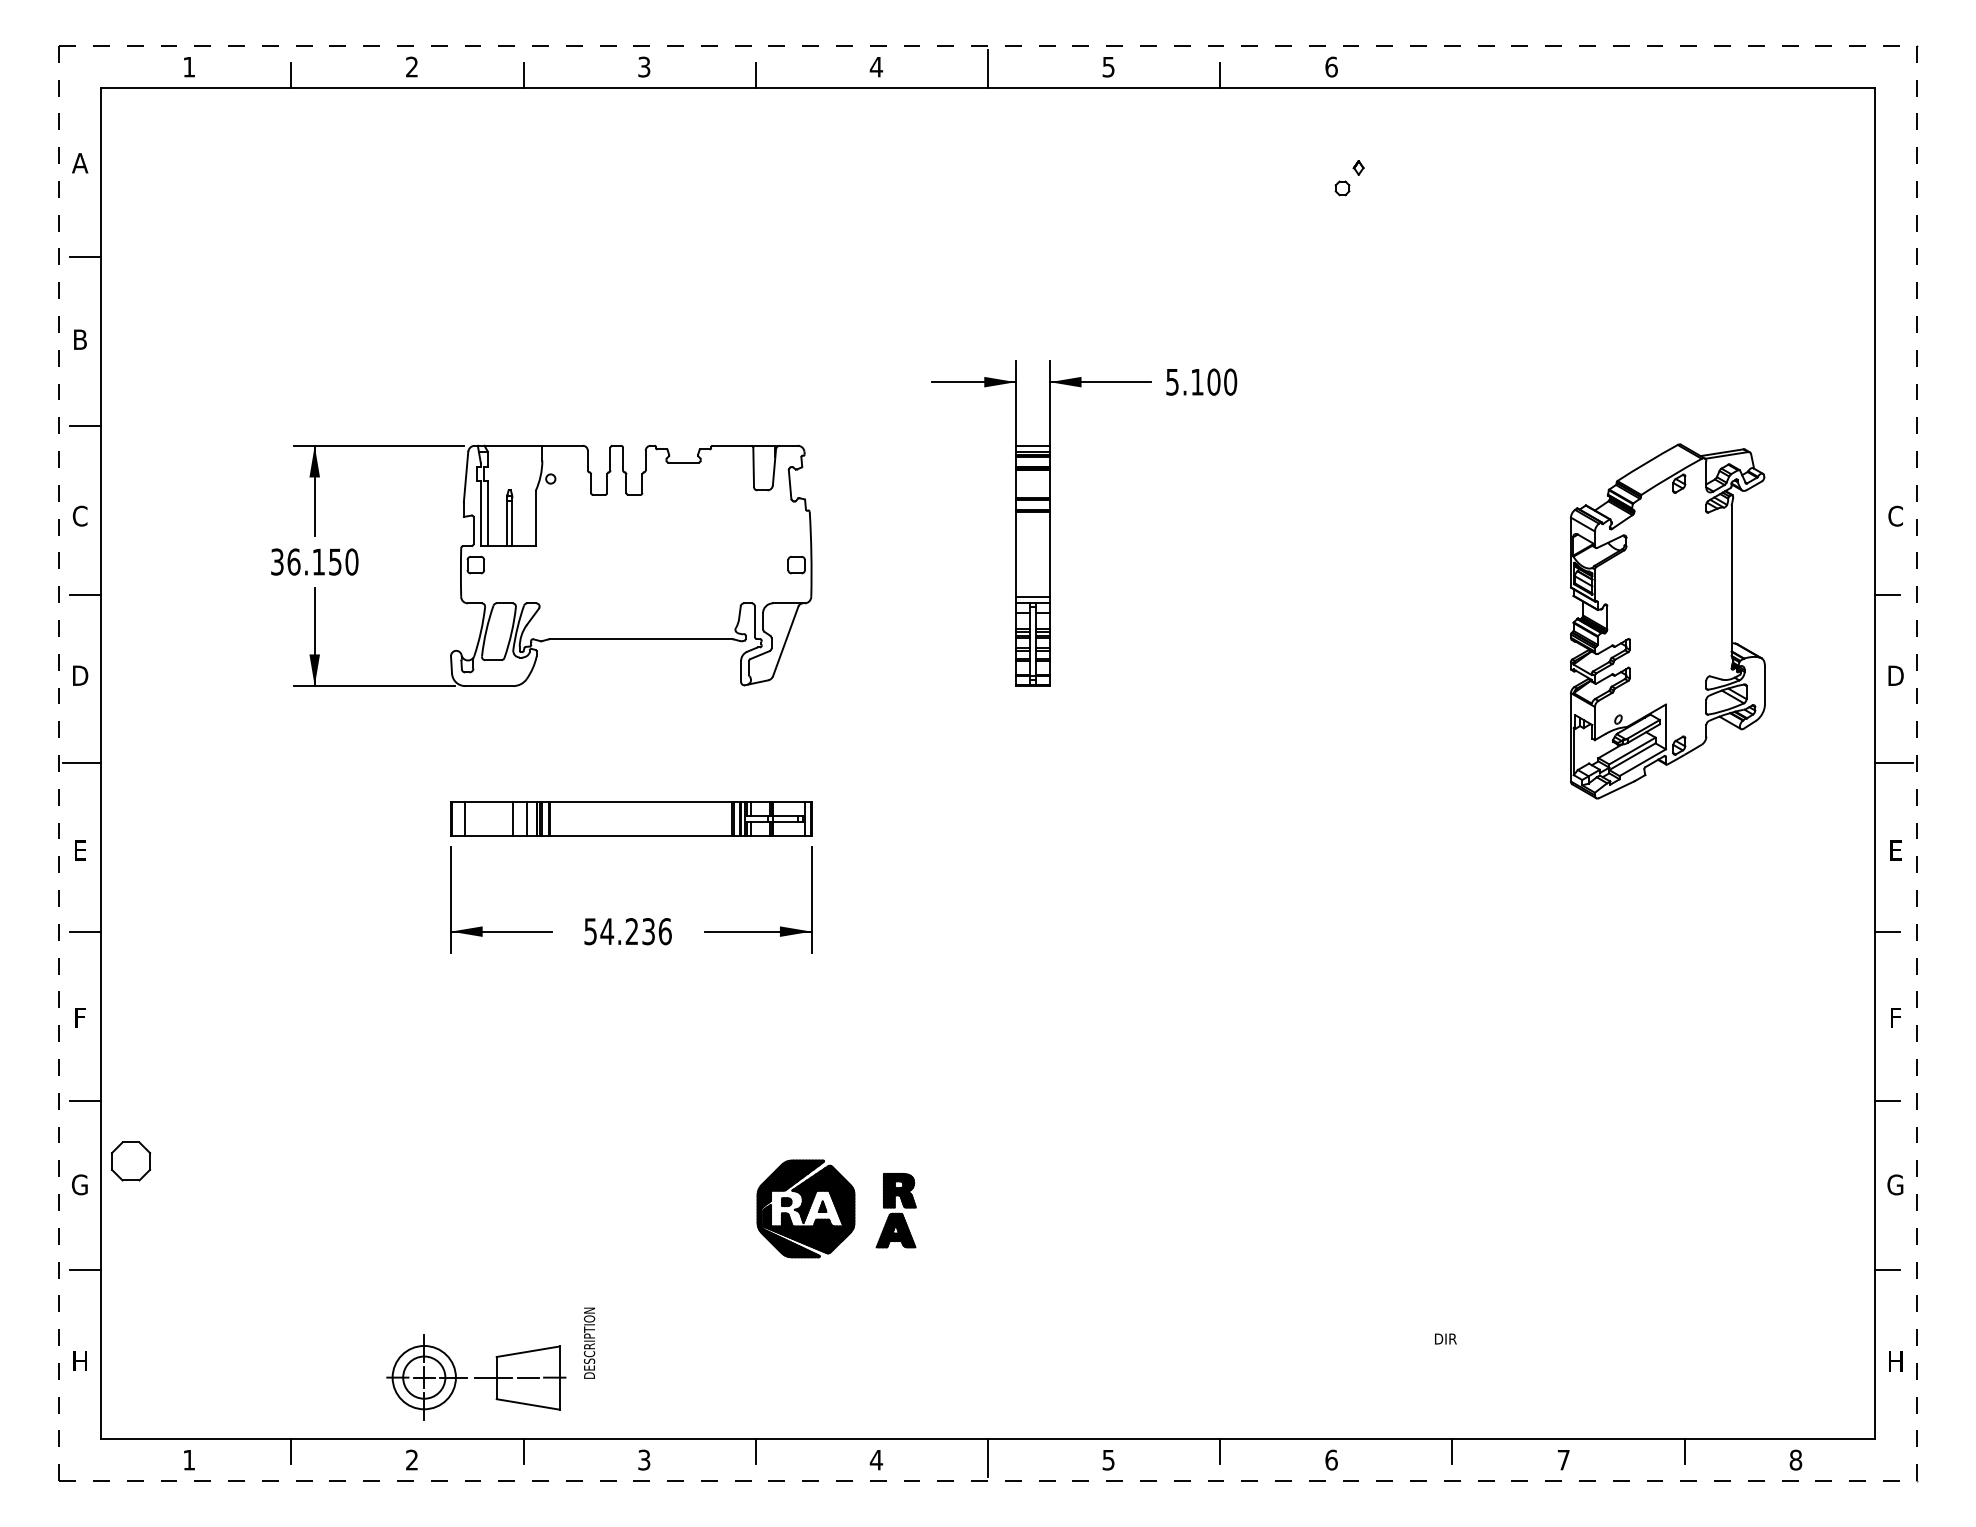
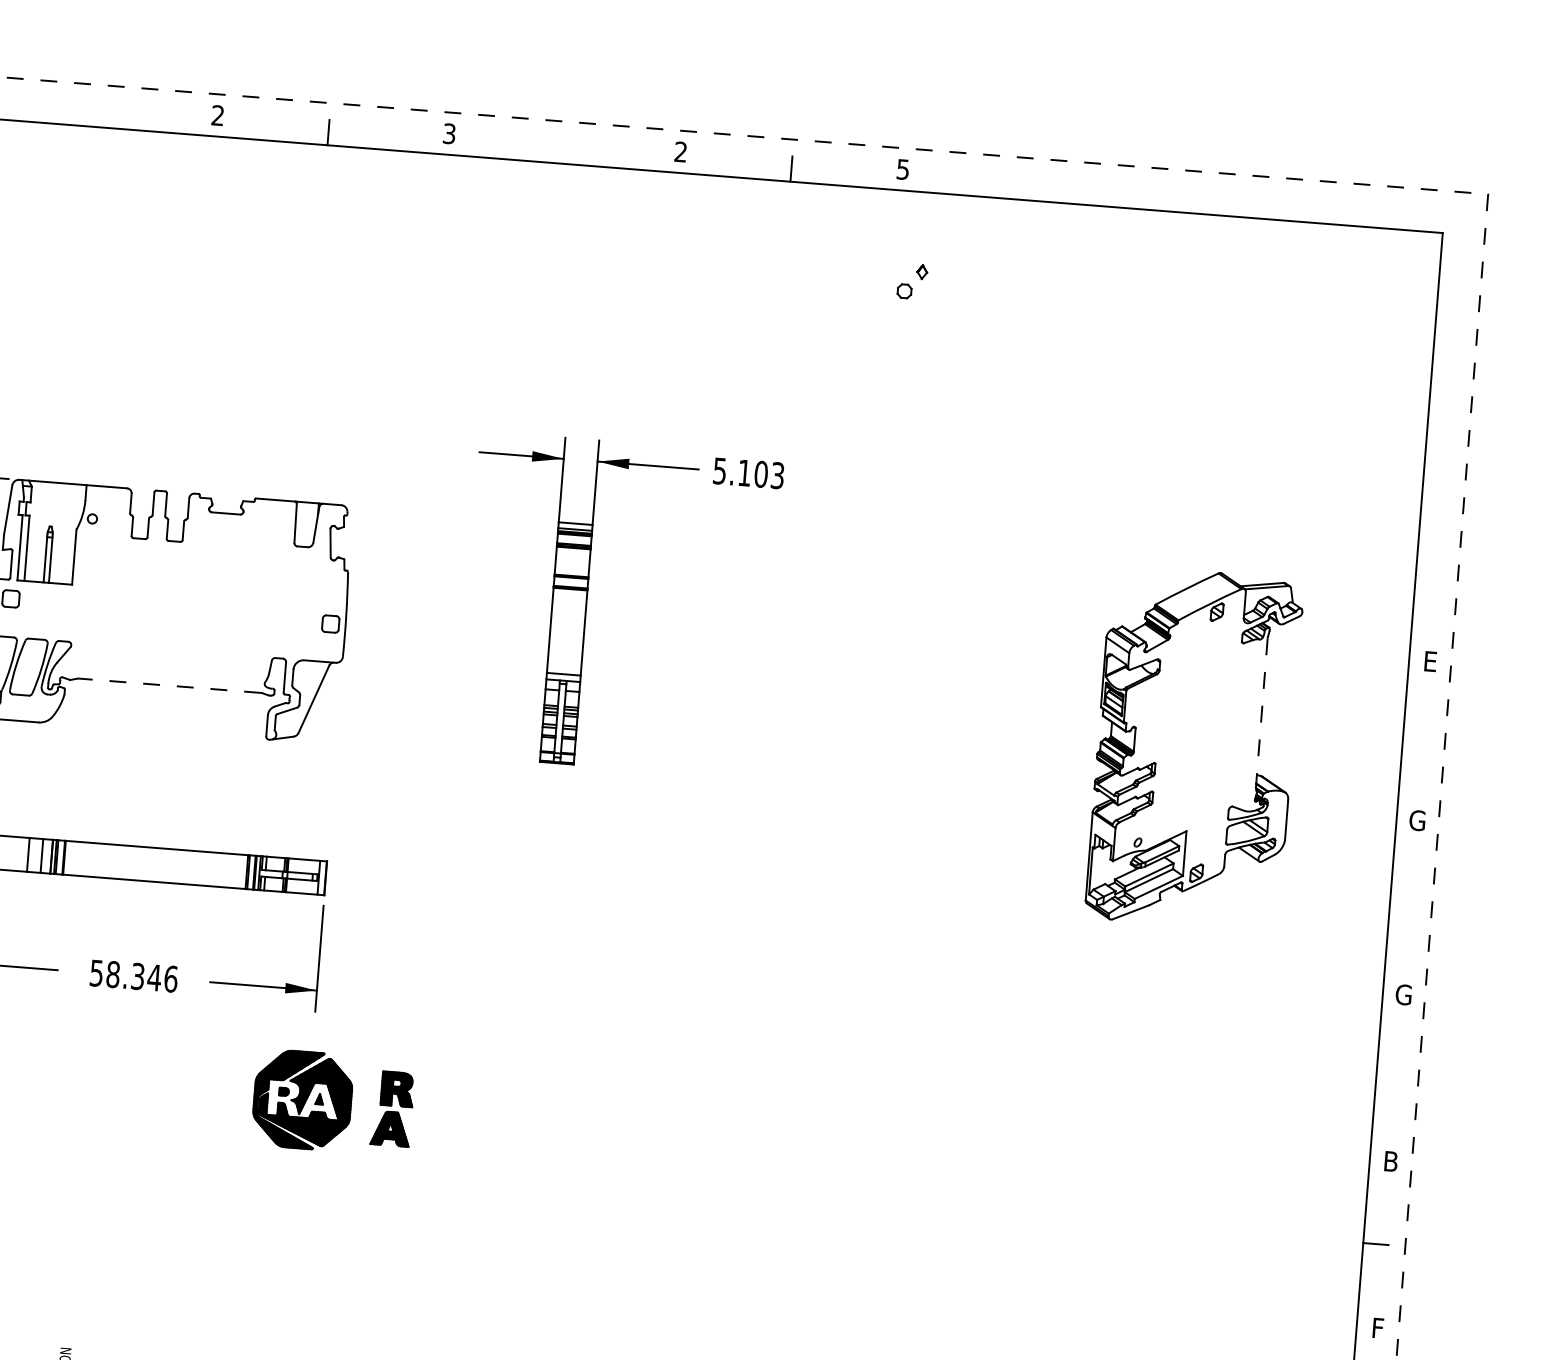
text: (876, 66) -> (449, 133), 4 -> 3
text: (1108, 66) -> (680, 151), 5 -> 2
text: (1331, 66) -> (903, 168), 6 -> 5
text: (644, 67) -> (218, 116), 3 -> 2
line: (988, 69) -> (560, 145), removed
line: (523, 75) -> (96, 114), removed
text: (1230, 381) -> (777, 475), 5.100 -> 5.103
text: (1895, 515) -> (1430, 660), C -> E
line: (1731, 580) -> (1261, 712), solid -> dashed
line: (1886, 594) -> (1414, 738), removed
line: (640, 639) -> (169, 685), solid -> dashed
text: (1895, 675) -> (1417, 820), D -> G
line: (1893, 763) -> (1408, 907), removed
text: (1895, 850) -> (1403, 994), E -> G
text: (627, 931) -> (133, 976), 54.236 -> 58.346
line: (1886, 932) -> (1388, 1075), removed
text: (1895, 1017) -> (1390, 1161), F -> B
text: (1895, 1184) -> (1377, 1327), G -> F
part: (836, 1208) -> (333, 1102), moved

